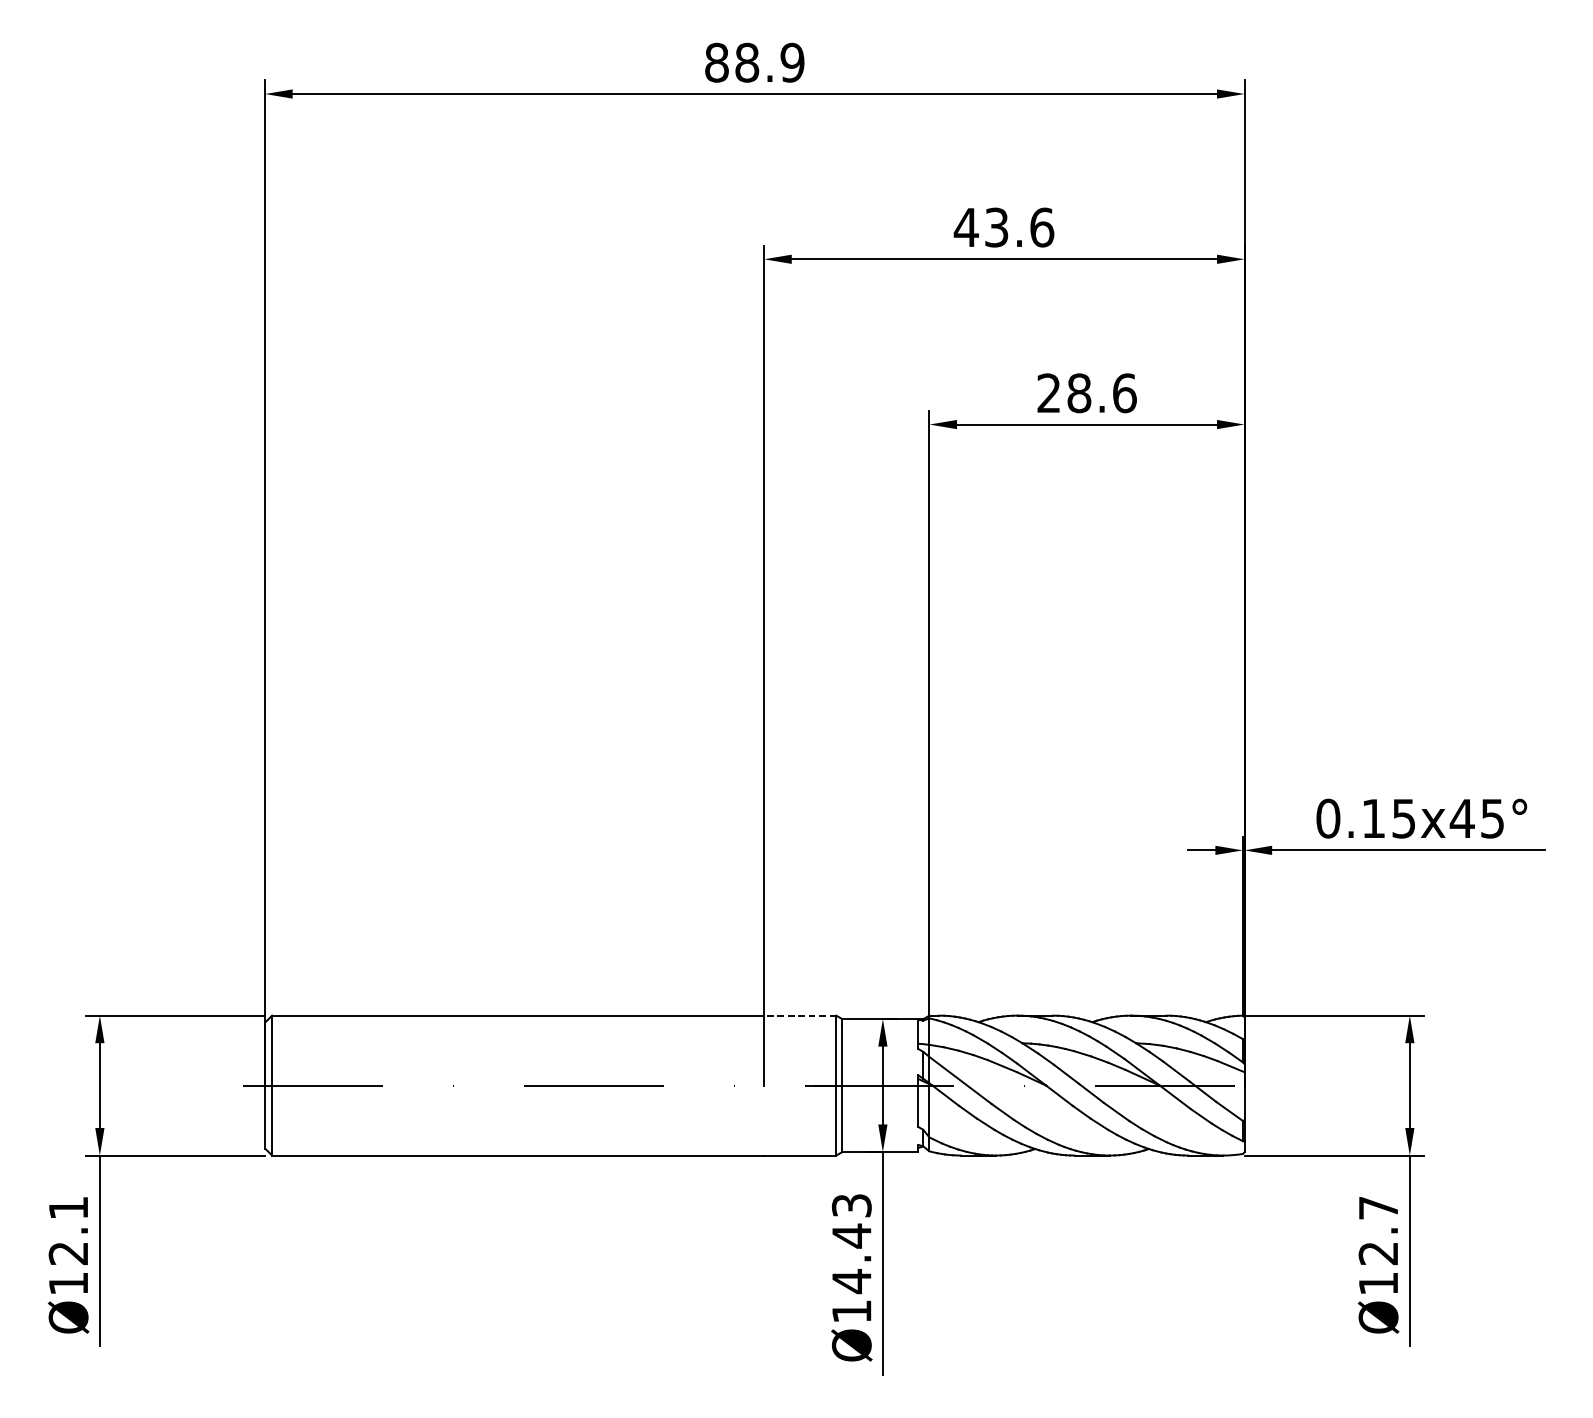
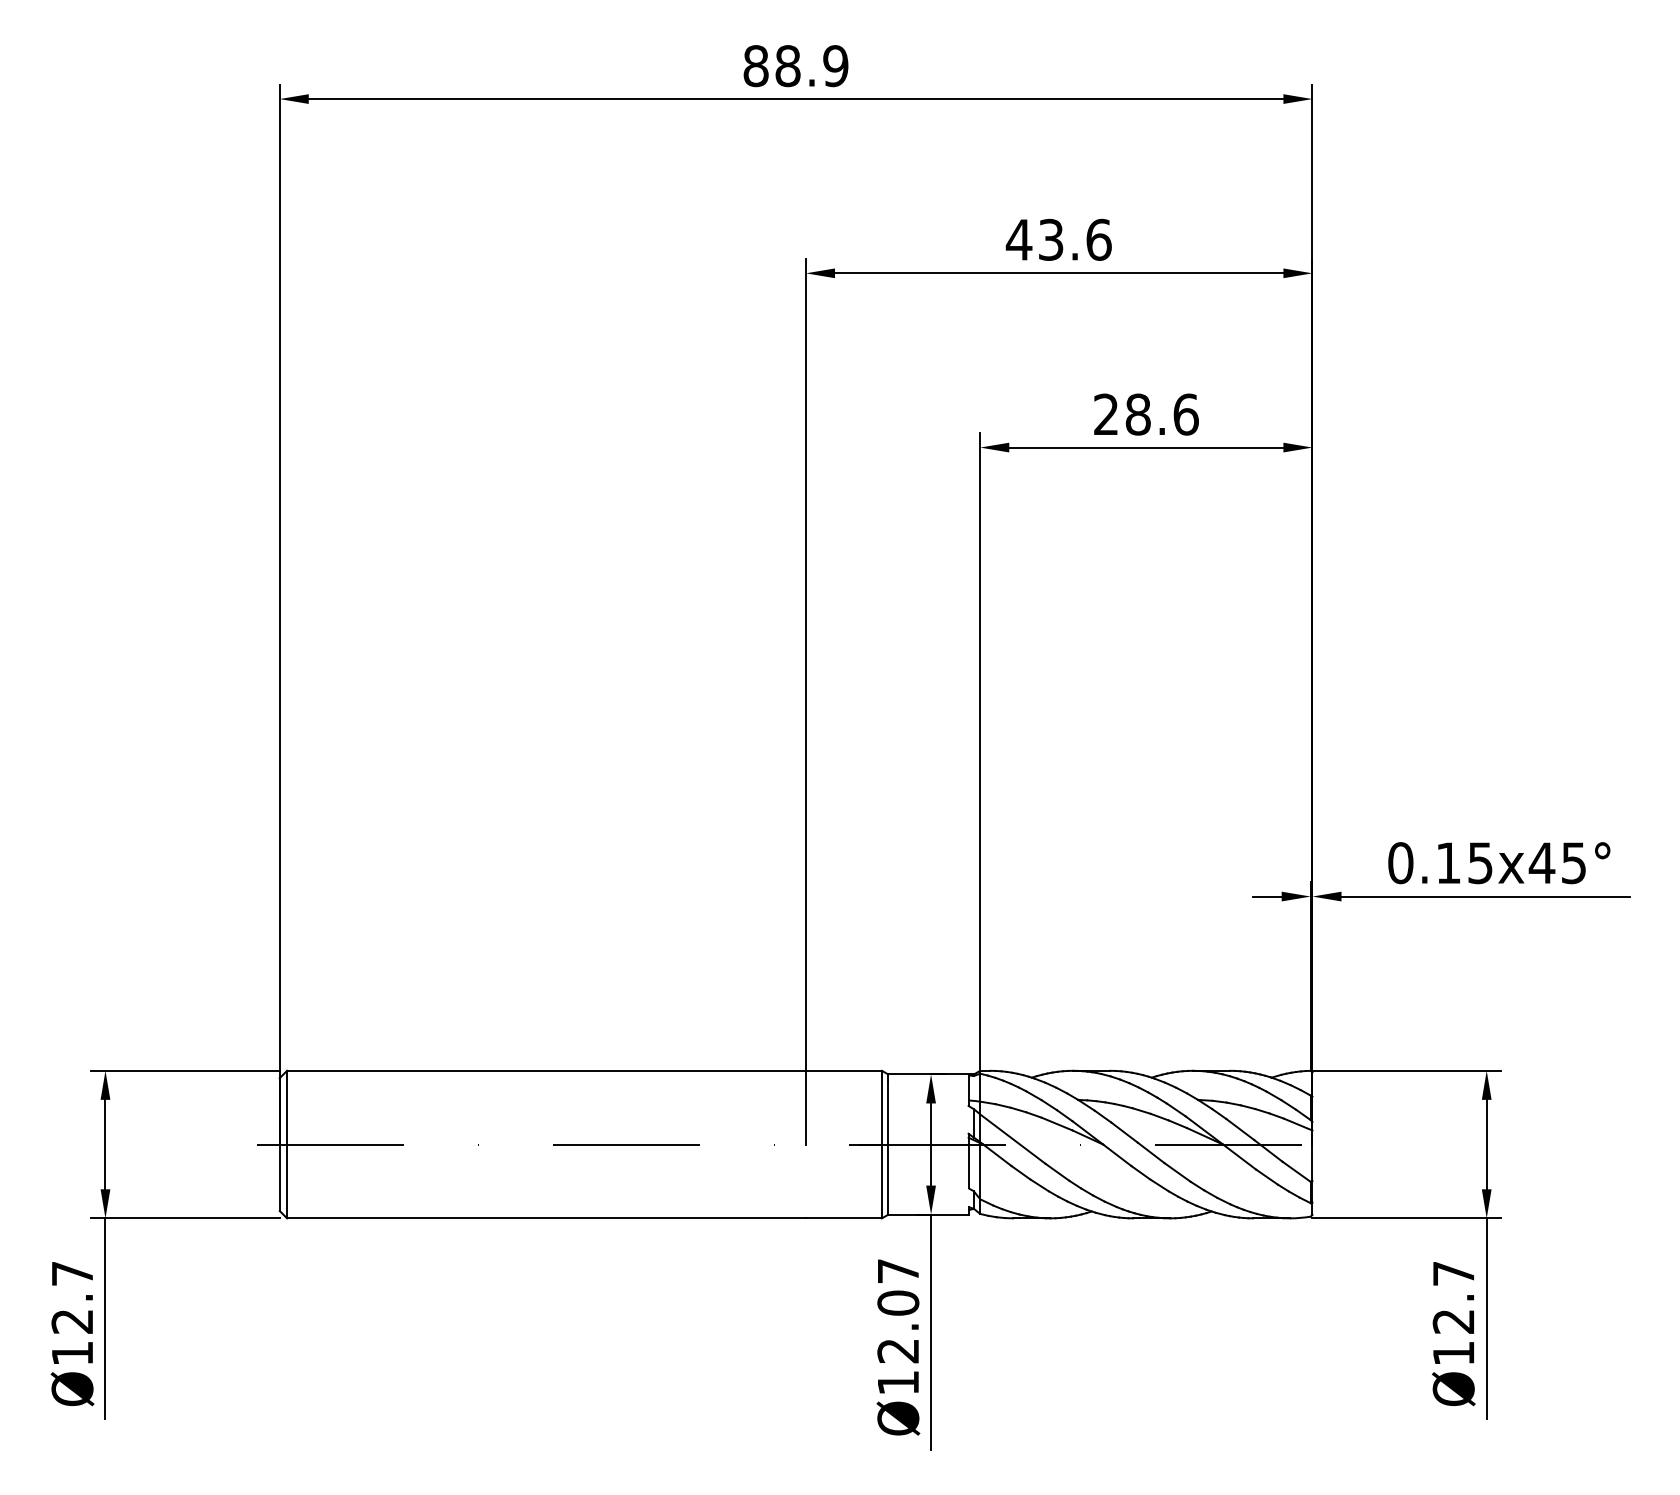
line: (799, 1015) -> (843, 1070), dashed -> solid
text: (68, 1207) -> (72, 1273), Ø12.1 -> Ø12.7
text: (851, 1243) -> (898, 1311), Ø14.43 -> Ø12.07

